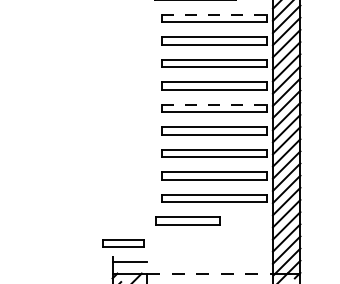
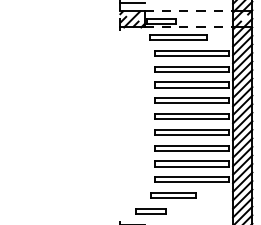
line: (215, 14) -> (192, 50), dashed -> solid
line: (215, 103) -> (192, 113), dashed -> solid
part: (122, 243) -> (150, 211), moved

